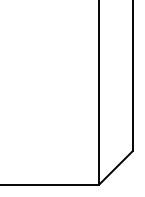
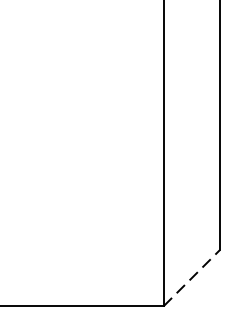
line: (115, 168) -> (191, 278), solid -> dashed

